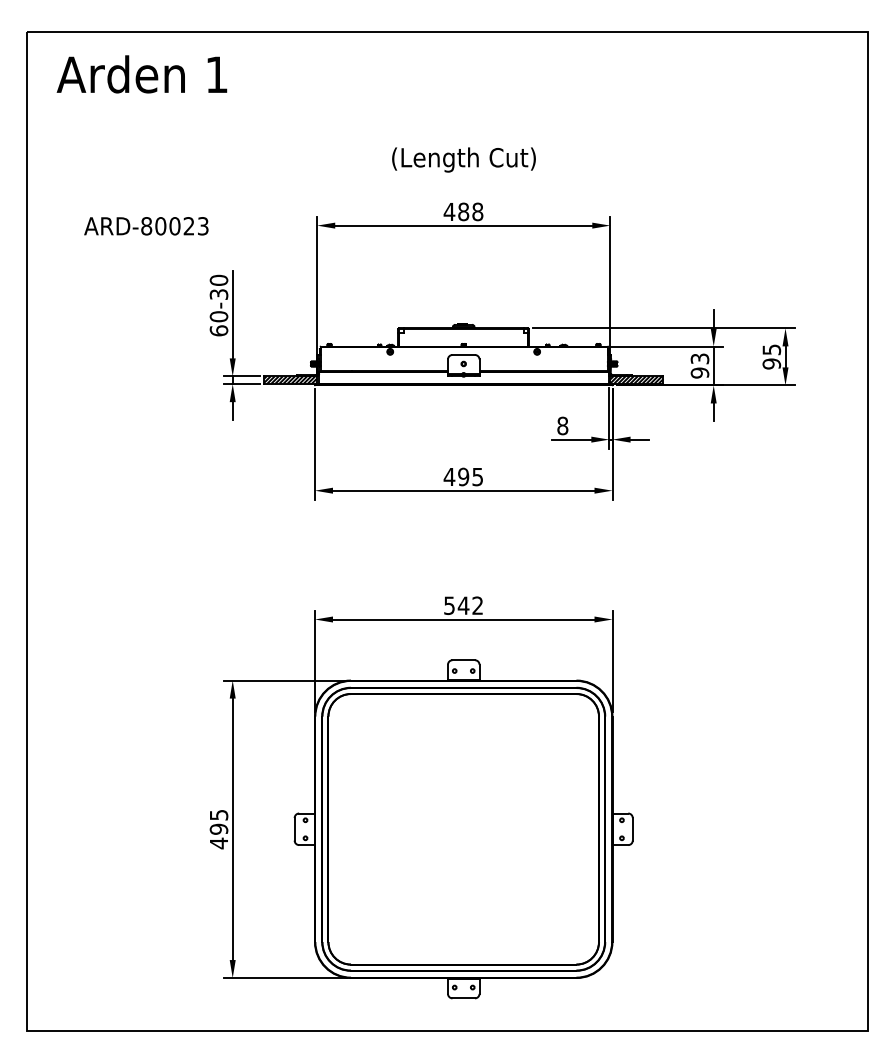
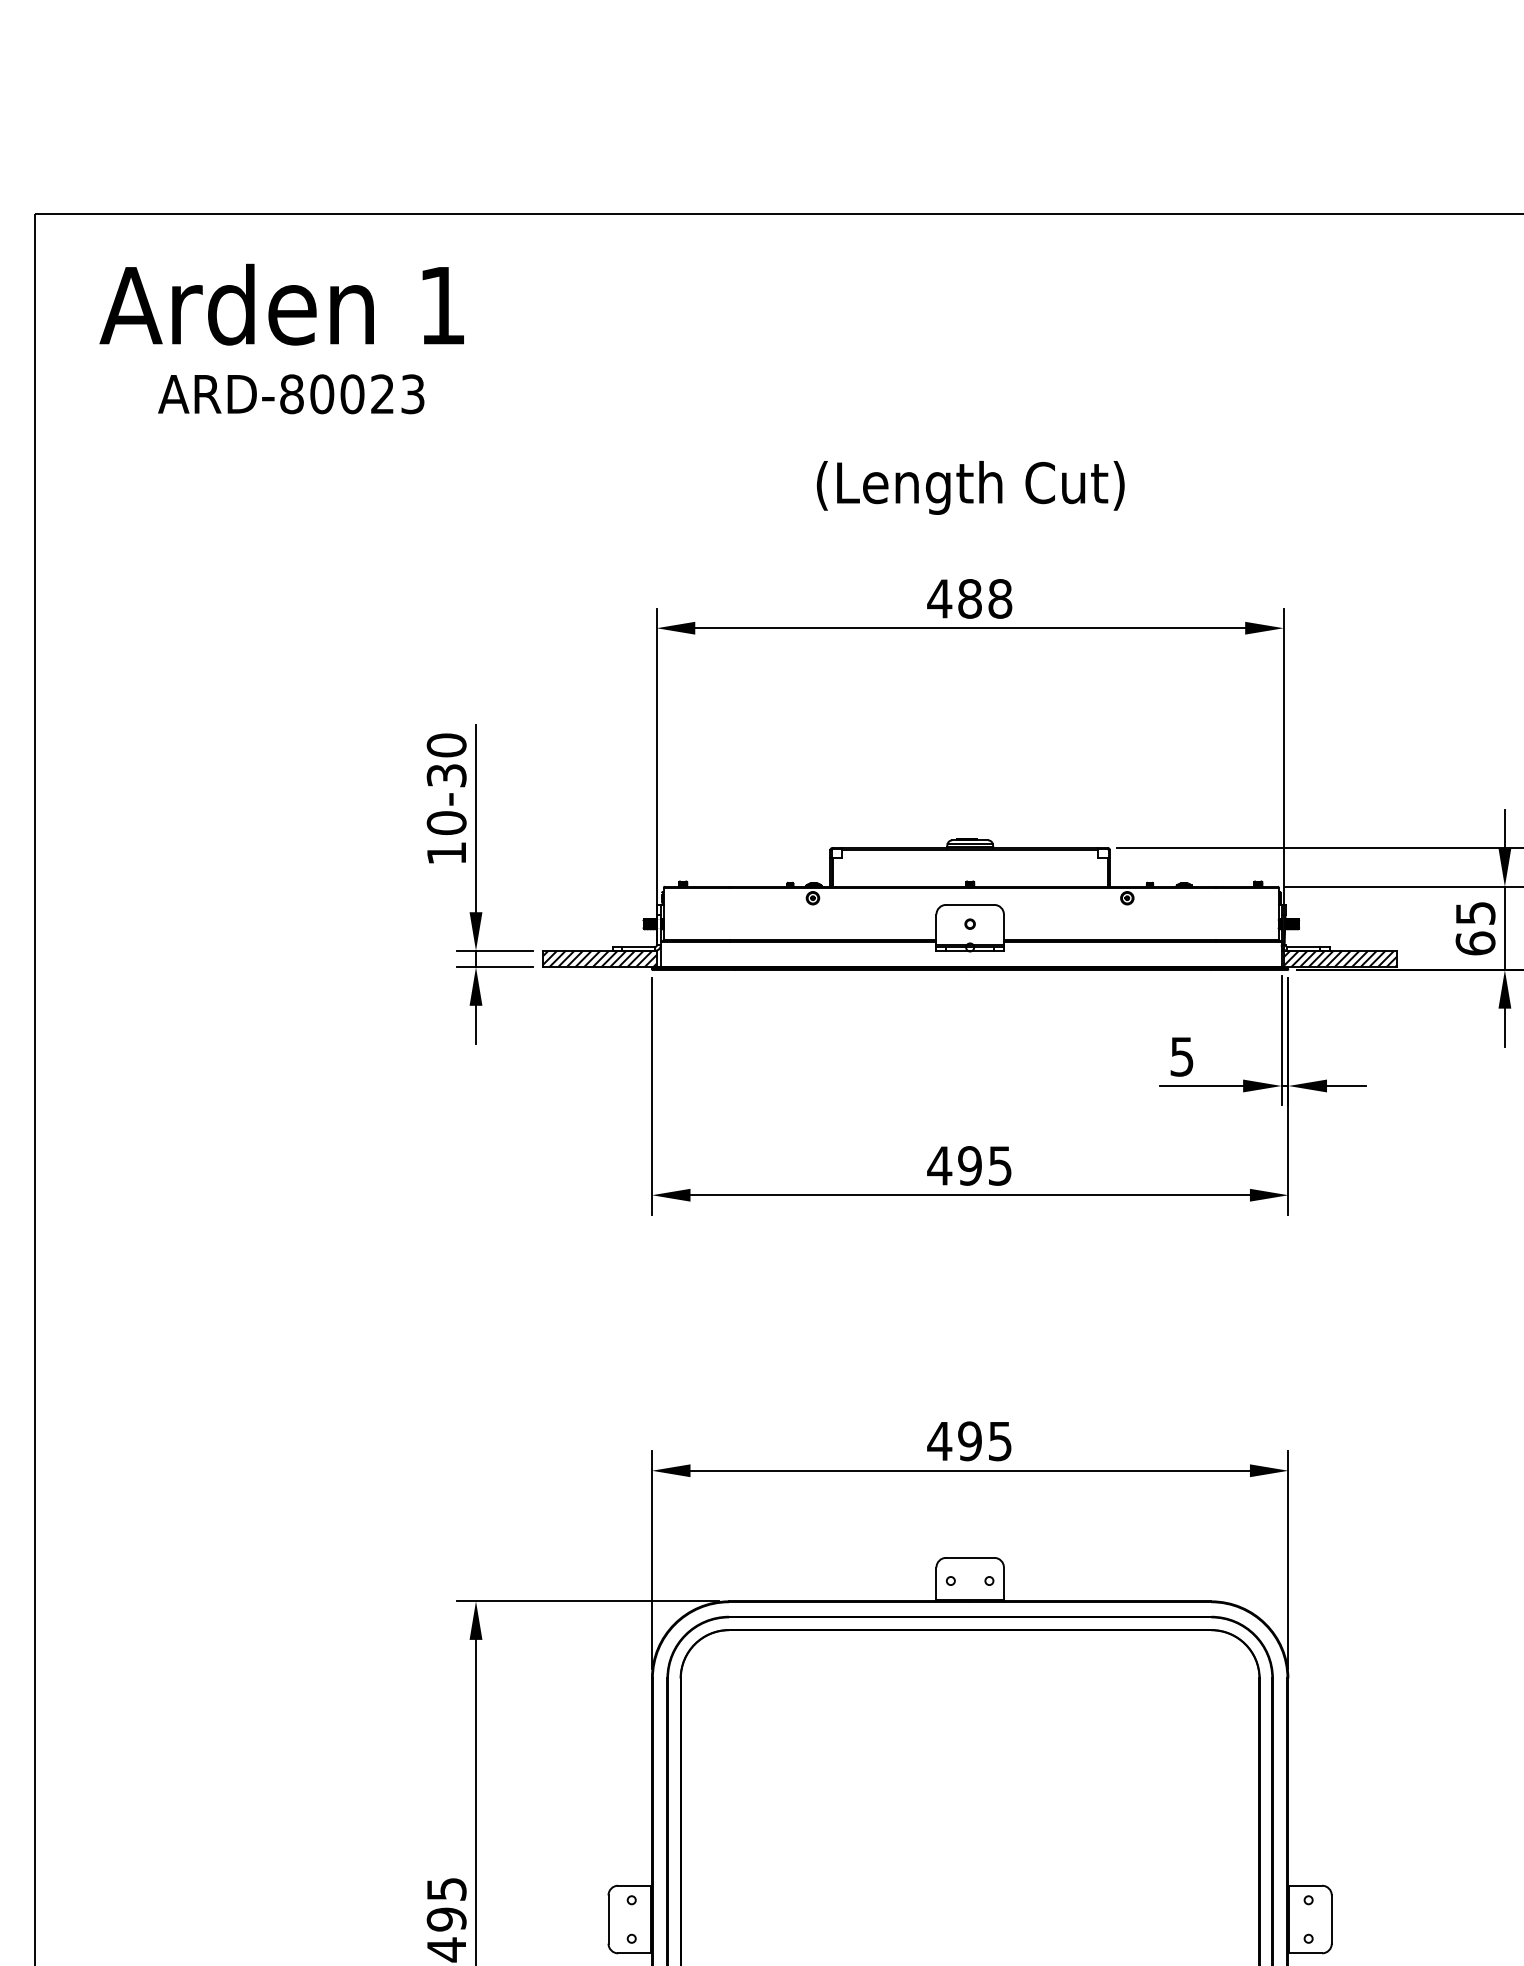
text: (146, 226) -> (291, 394), moved
text: (218, 330) -> (445, 852), 60-30 -> 10-30
text: (699, 365) -> (1474, 927), 93 -> 65
text: (562, 425) -> (1181, 1055), 8 -> 5
text: (462, 605) -> (967, 1440), 542 -> 495

